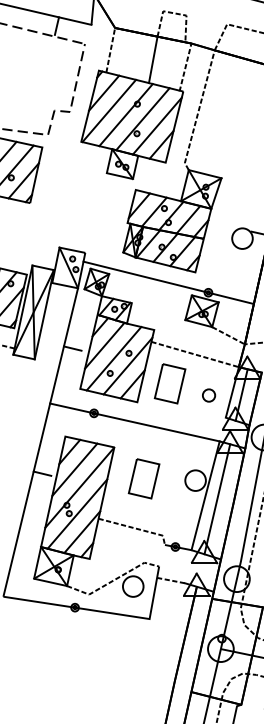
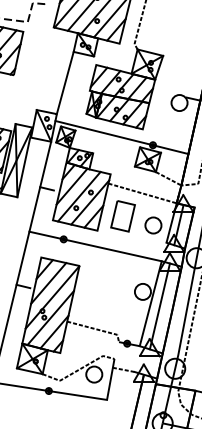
line: (95, 212) -> (64, 82), added
part: (208, 395) -> (153, 225), size x1.67
part: (143, 478) -> (102, 290), removed

